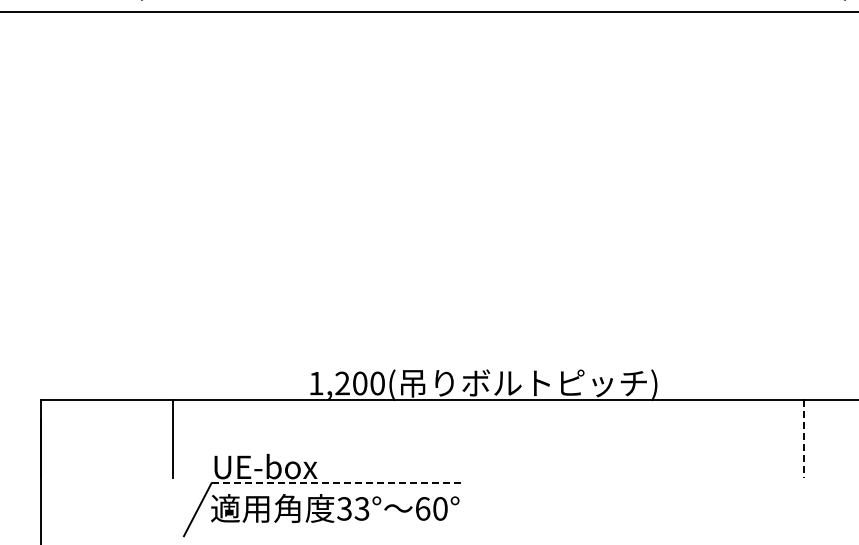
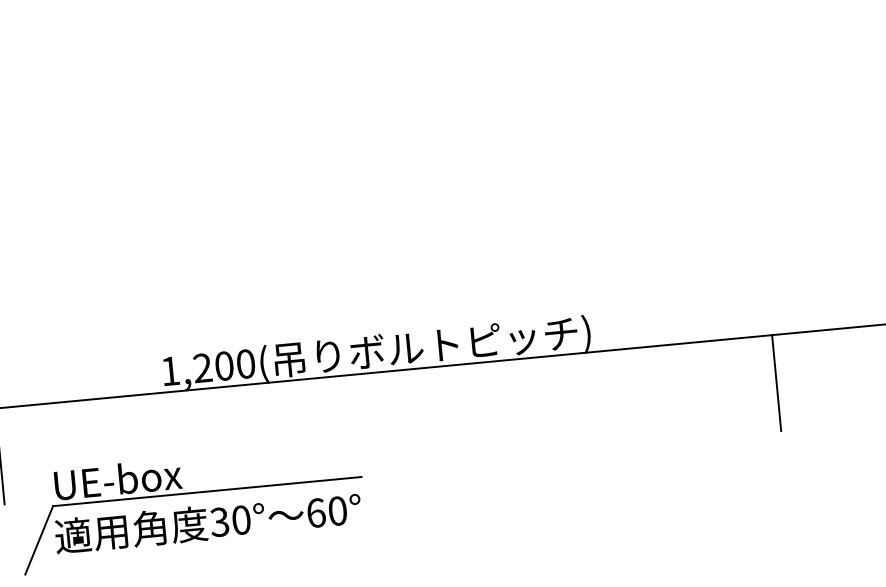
line: (803, 439) -> (776, 383), dashed -> solid
line: (337, 483) -> (208, 491), dashed -> solid
text: (361, 508) -> (240, 519), 33° -> 30°

